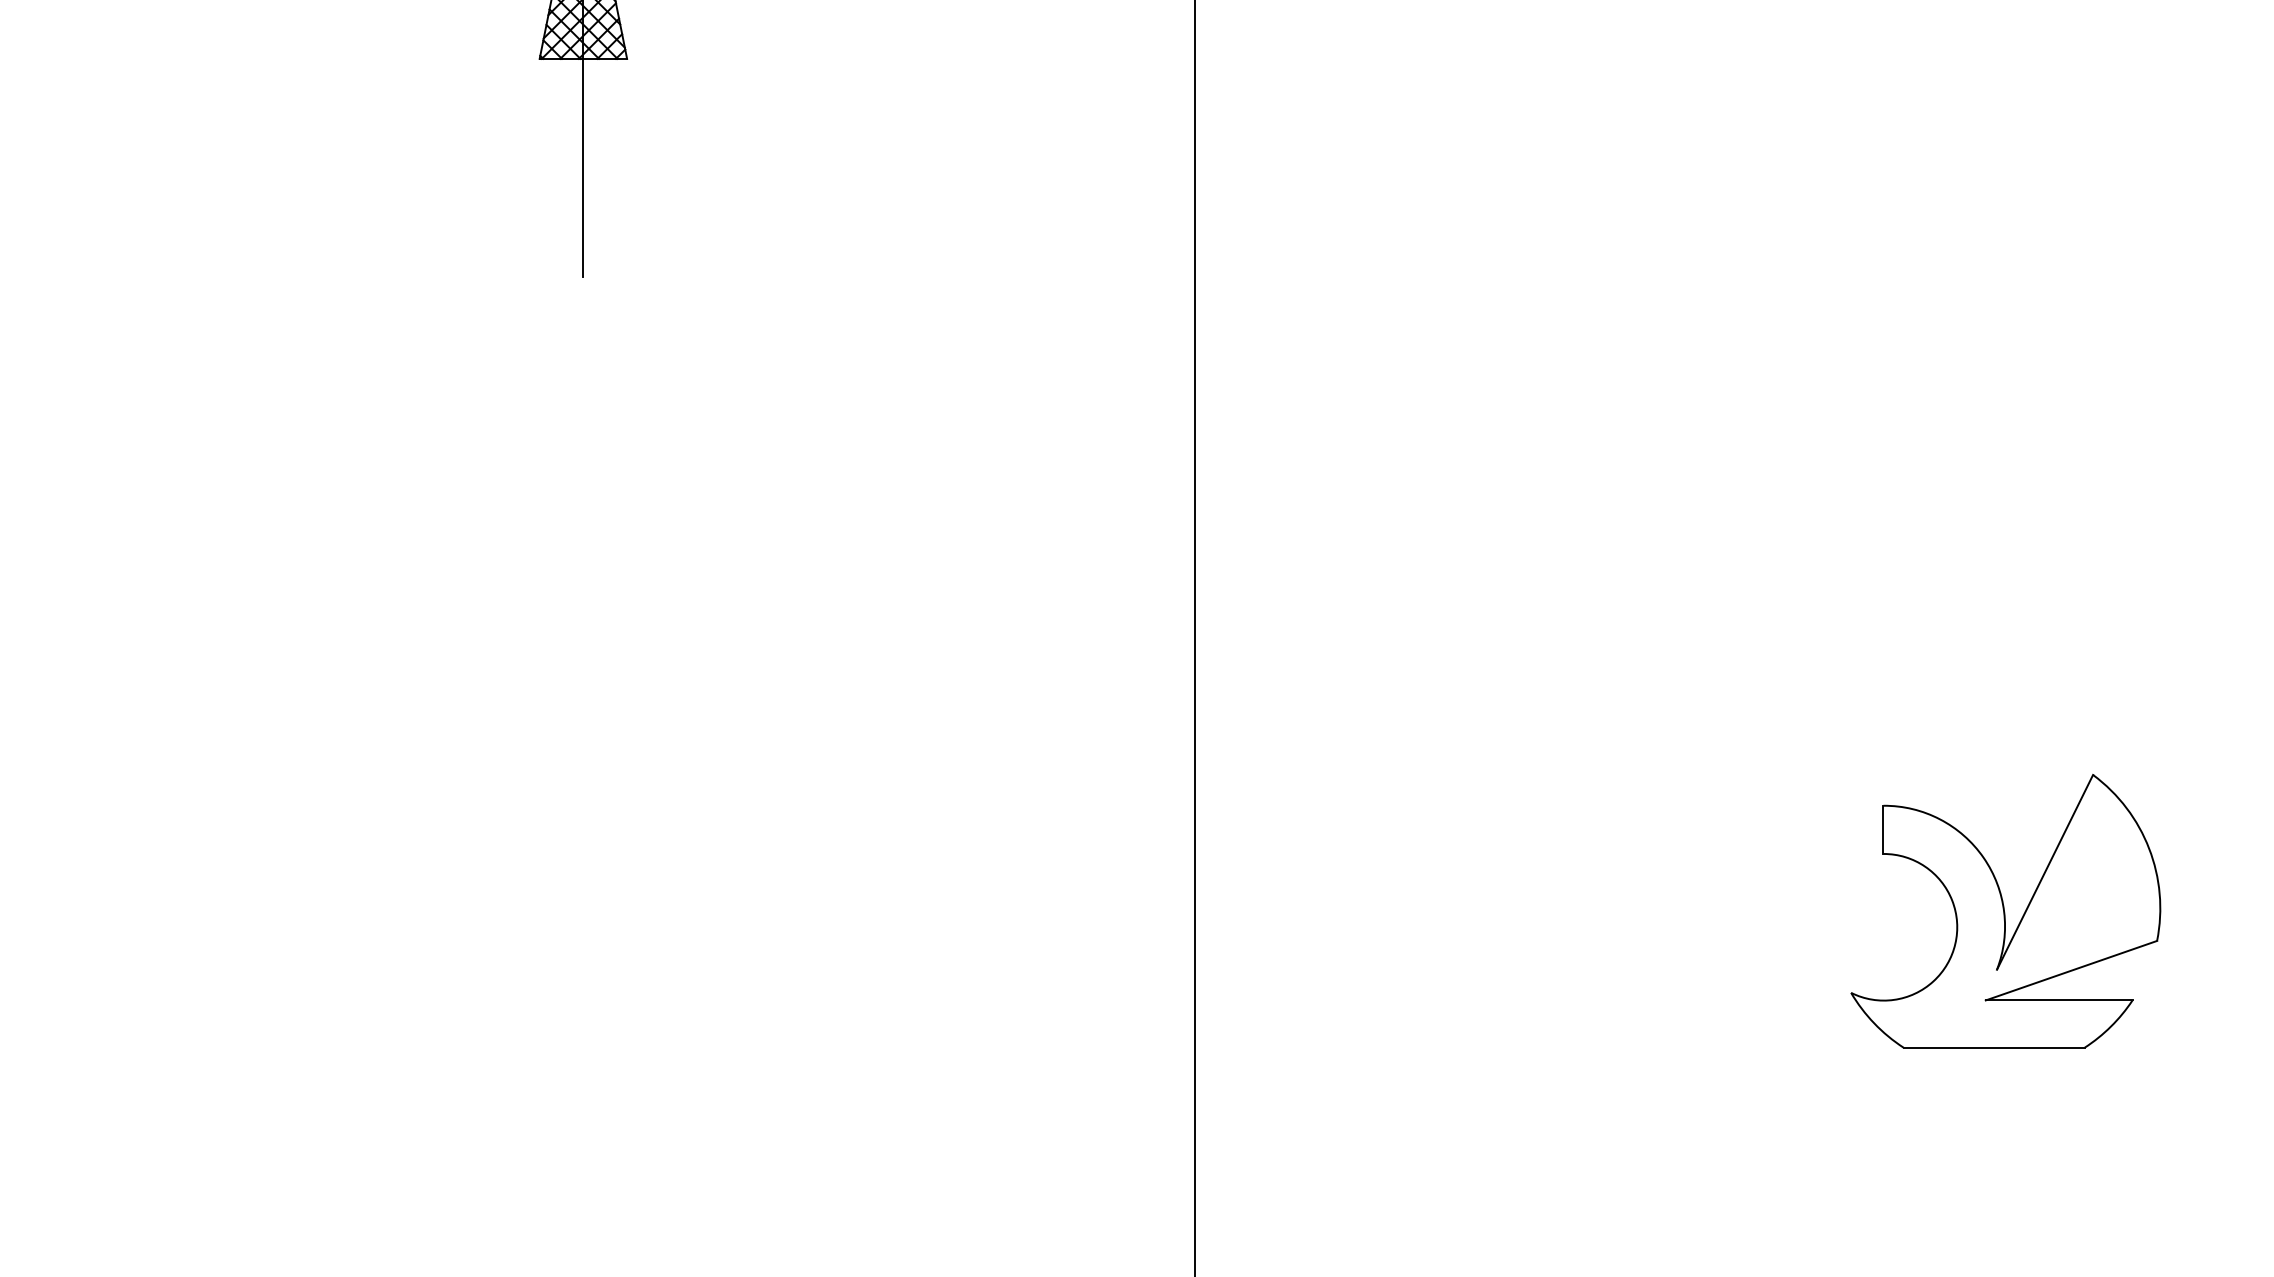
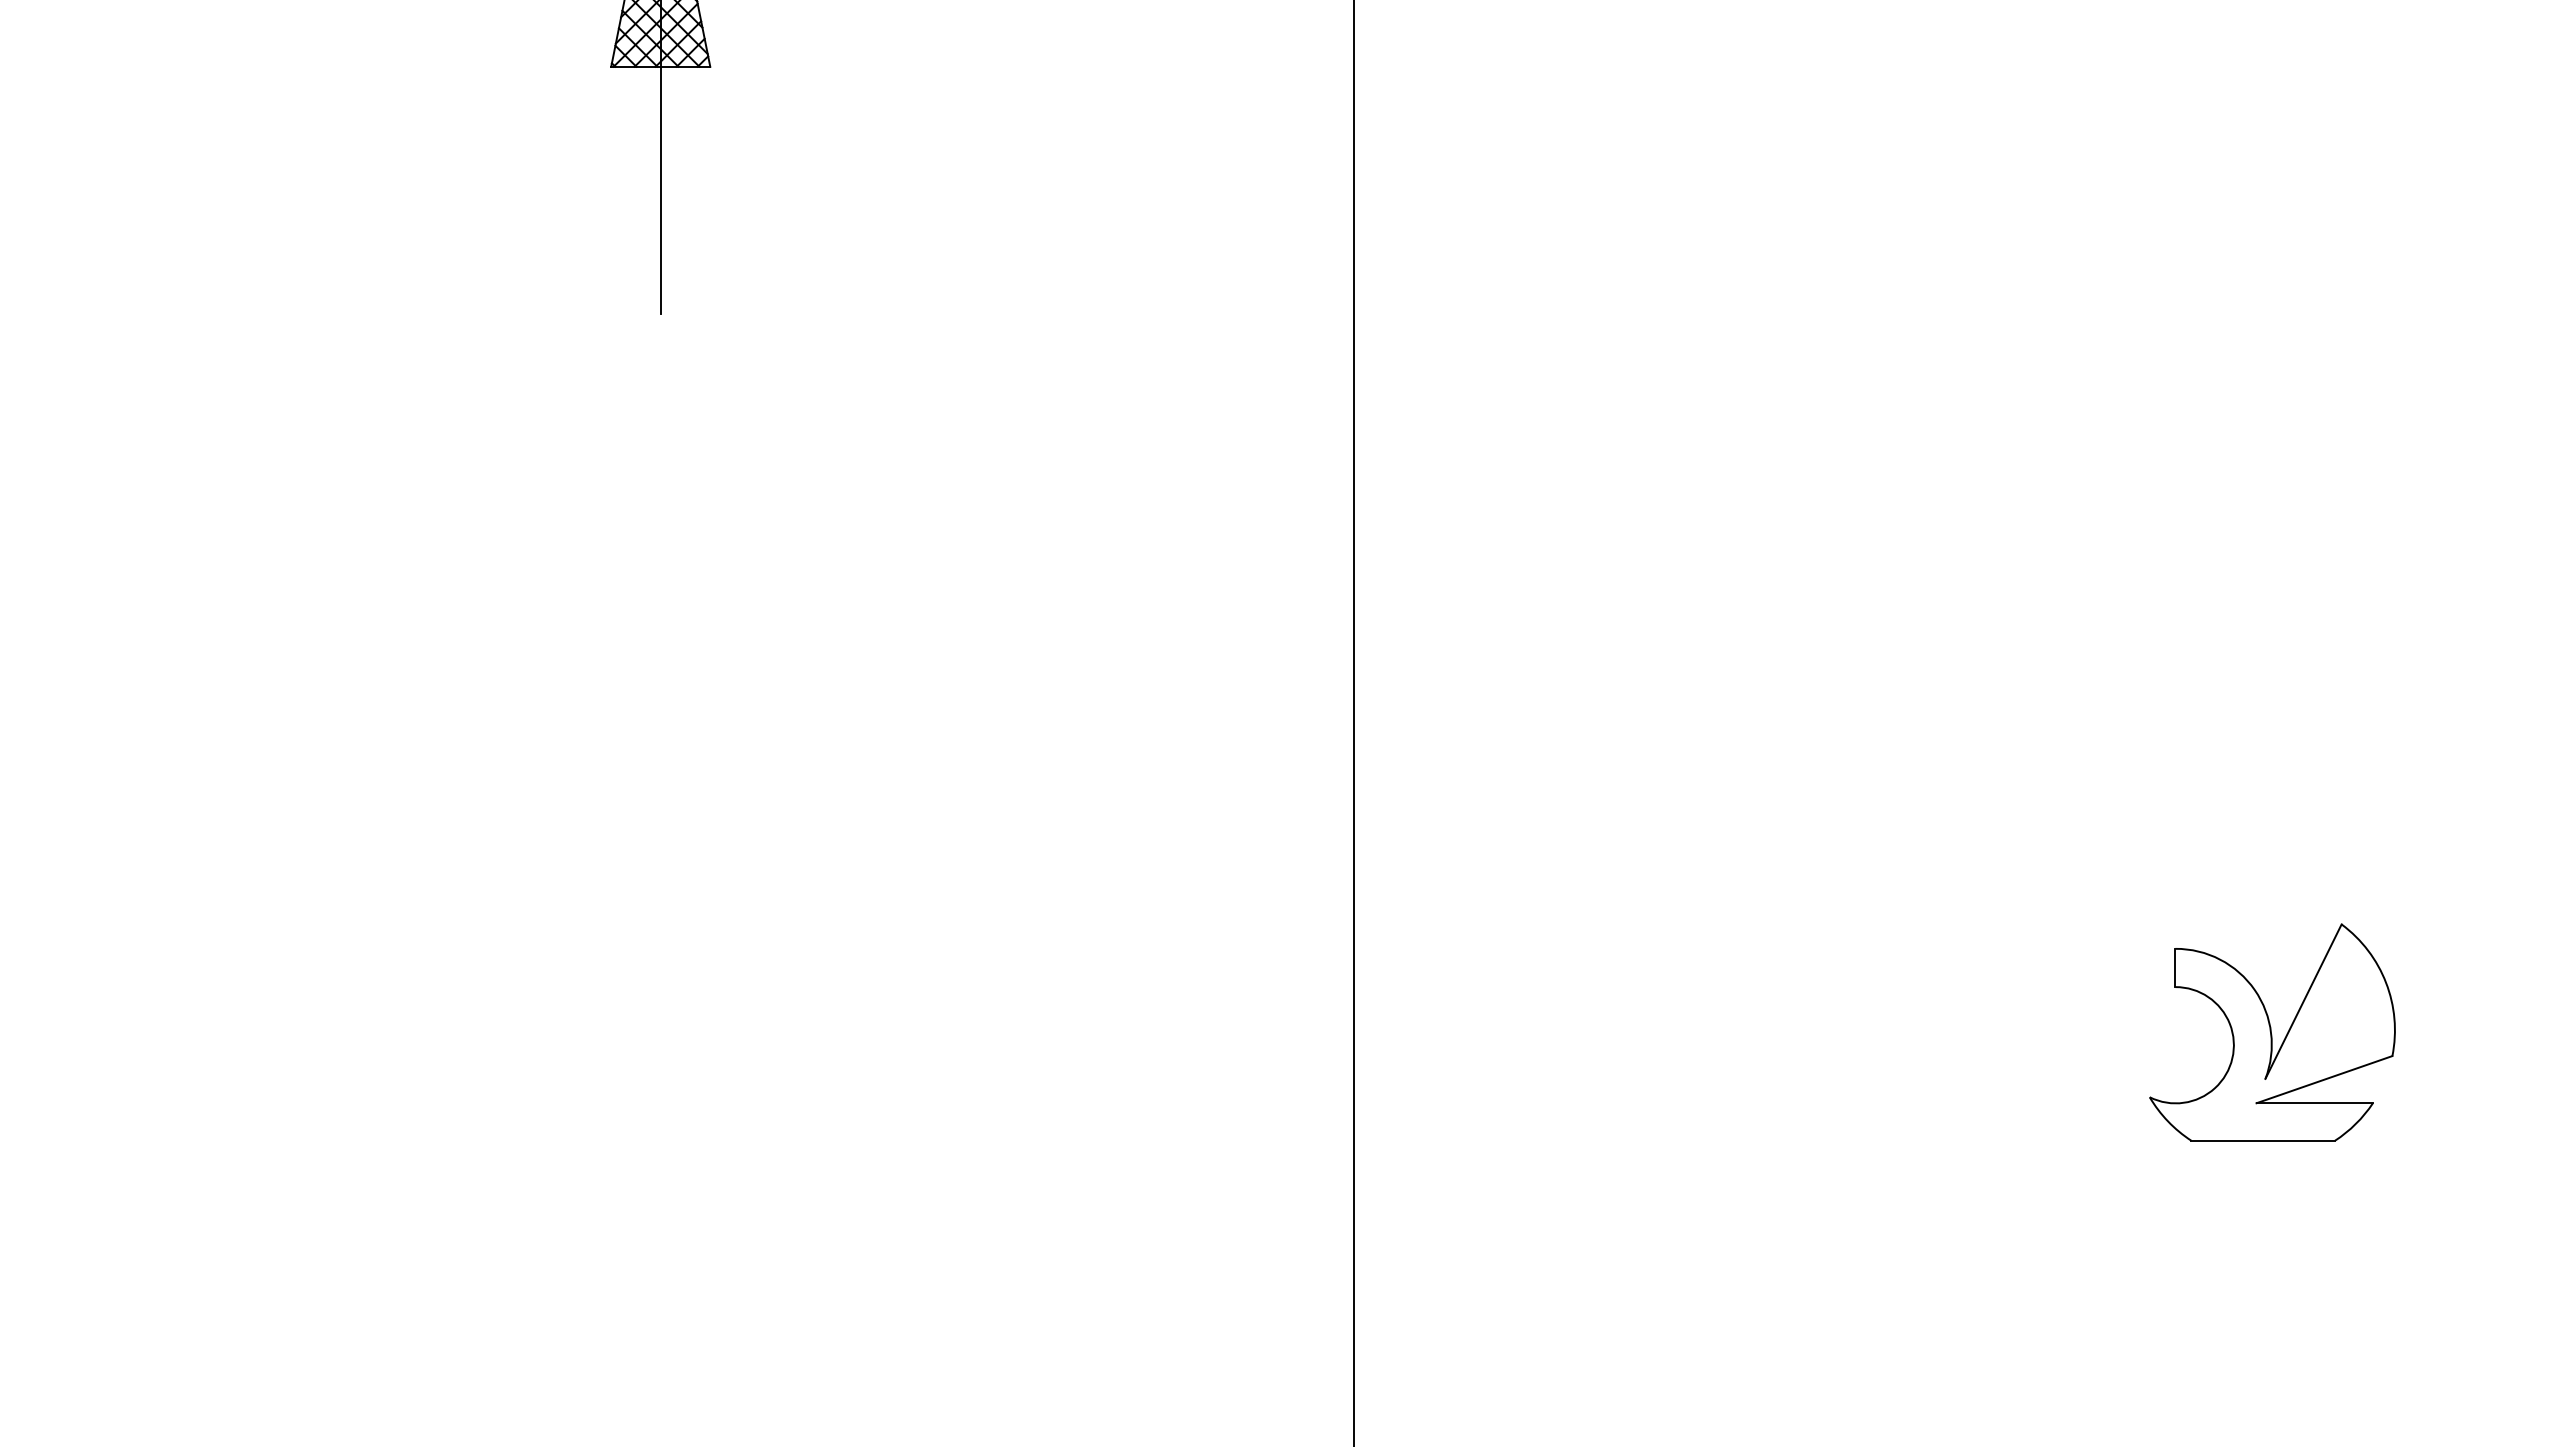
part: (2005, 911) -> (2272, 1032), size x0.7

